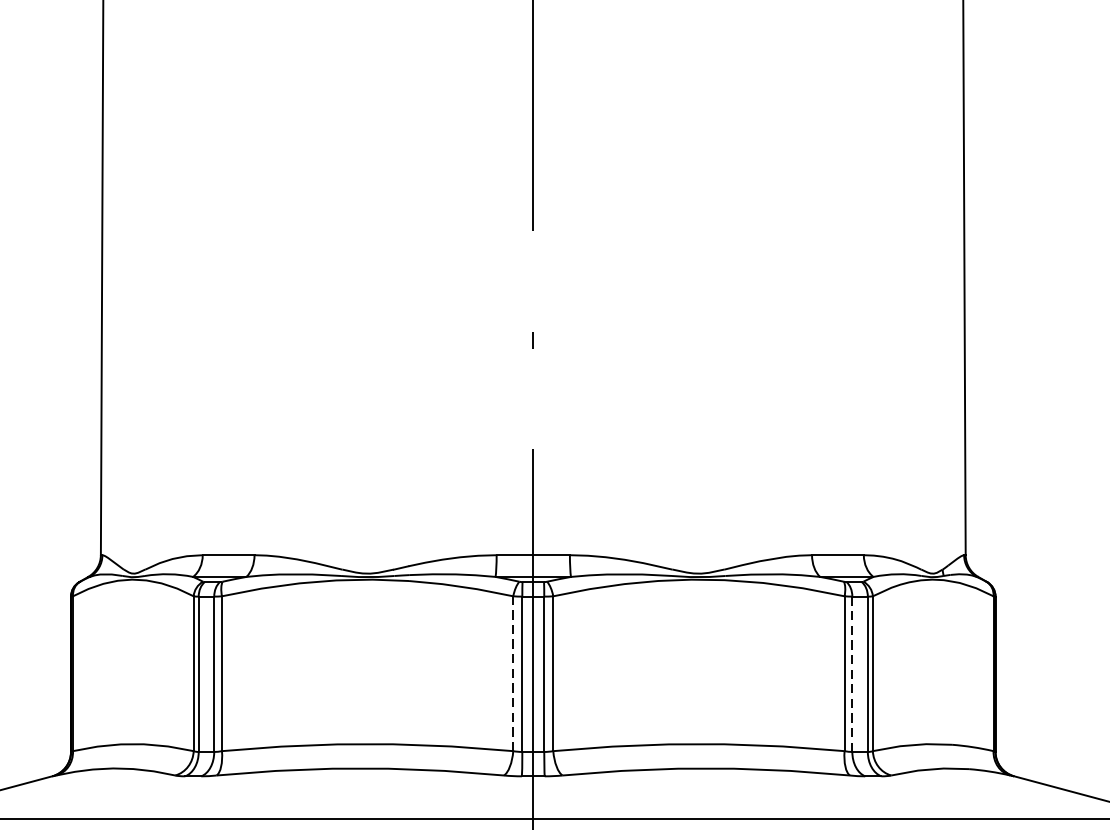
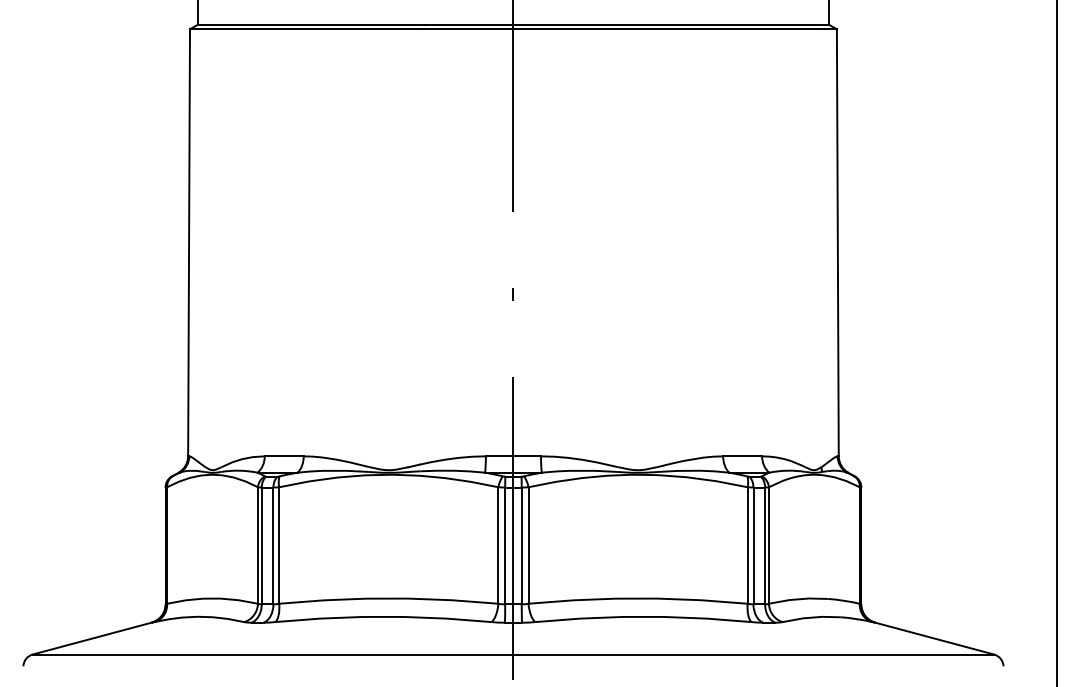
line: (513, 673) -> (498, 545), dashed -> solid
line: (852, 673) -> (753, 545), dashed -> solid

